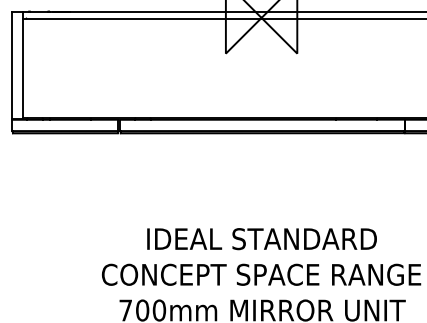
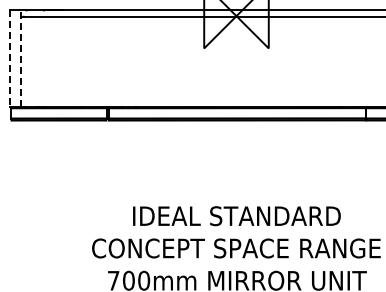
line: (22, 64) -> (20, 58), solid -> dashed
line: (11, 65) -> (10, 59), solid -> dashed

